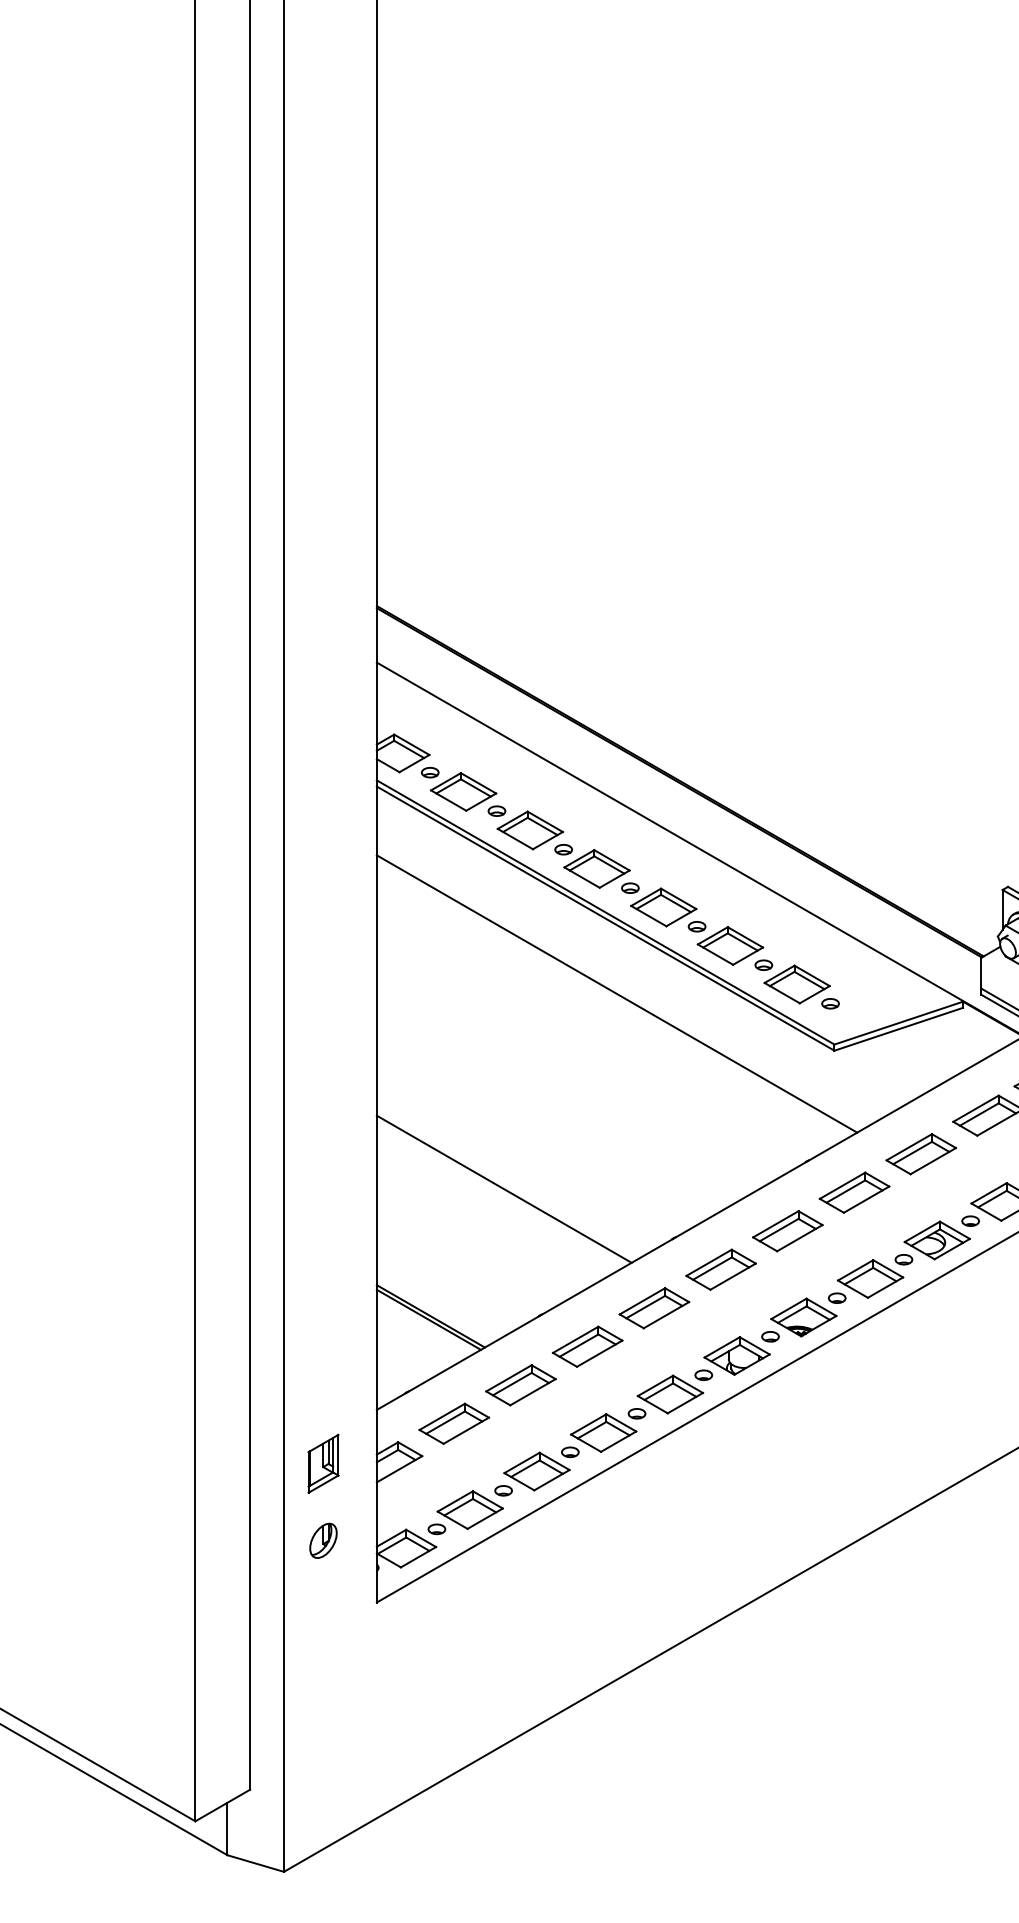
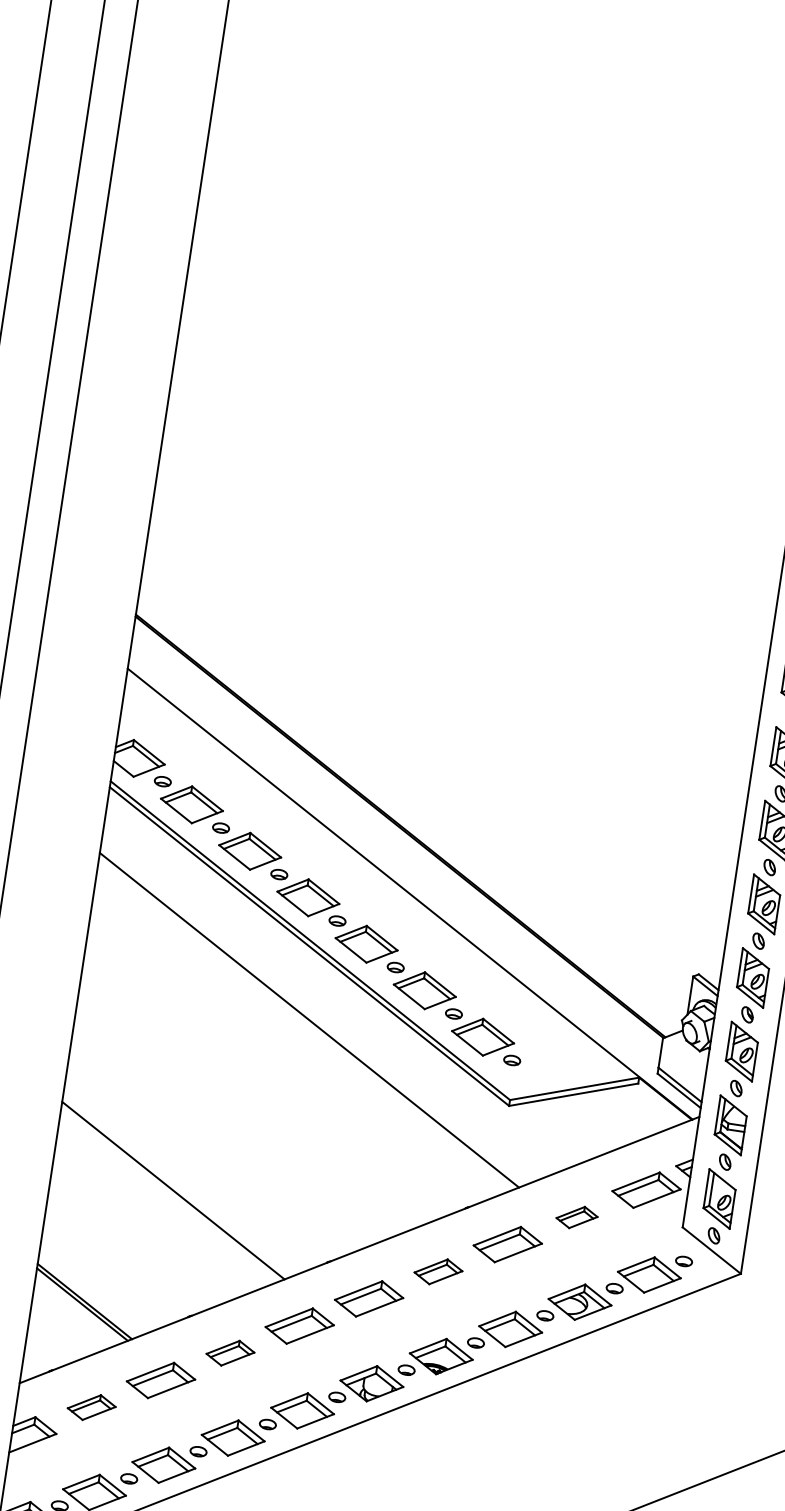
part: (920, 1154) -> (576, 1217), size x0.6
part: (787, 1231) -> (438, 1272), size x0.7
part: (587, 1346) -> (230, 1353), size x0.7
part: (454, 1423) -> (91, 1407), size x0.7

